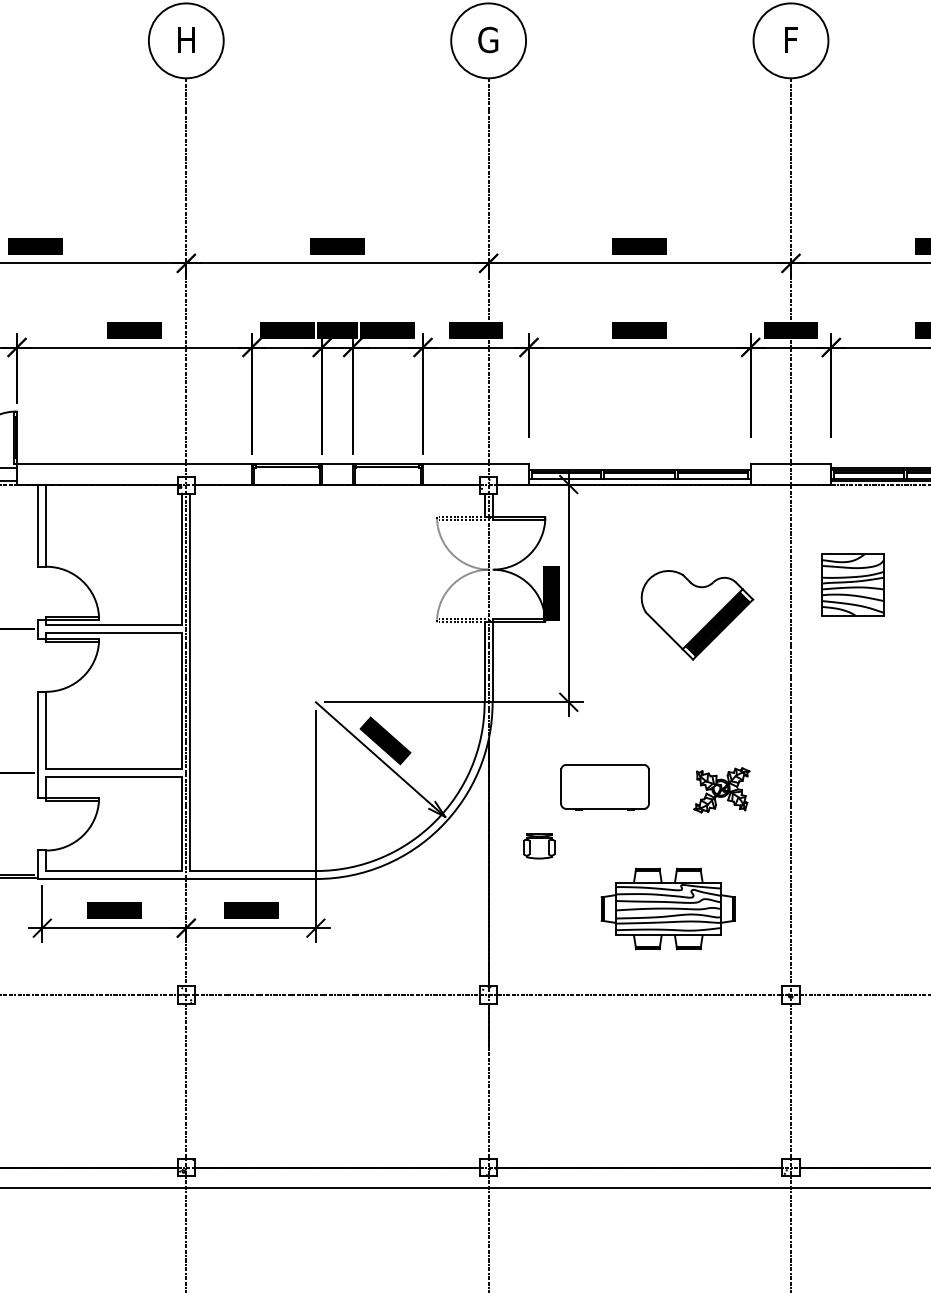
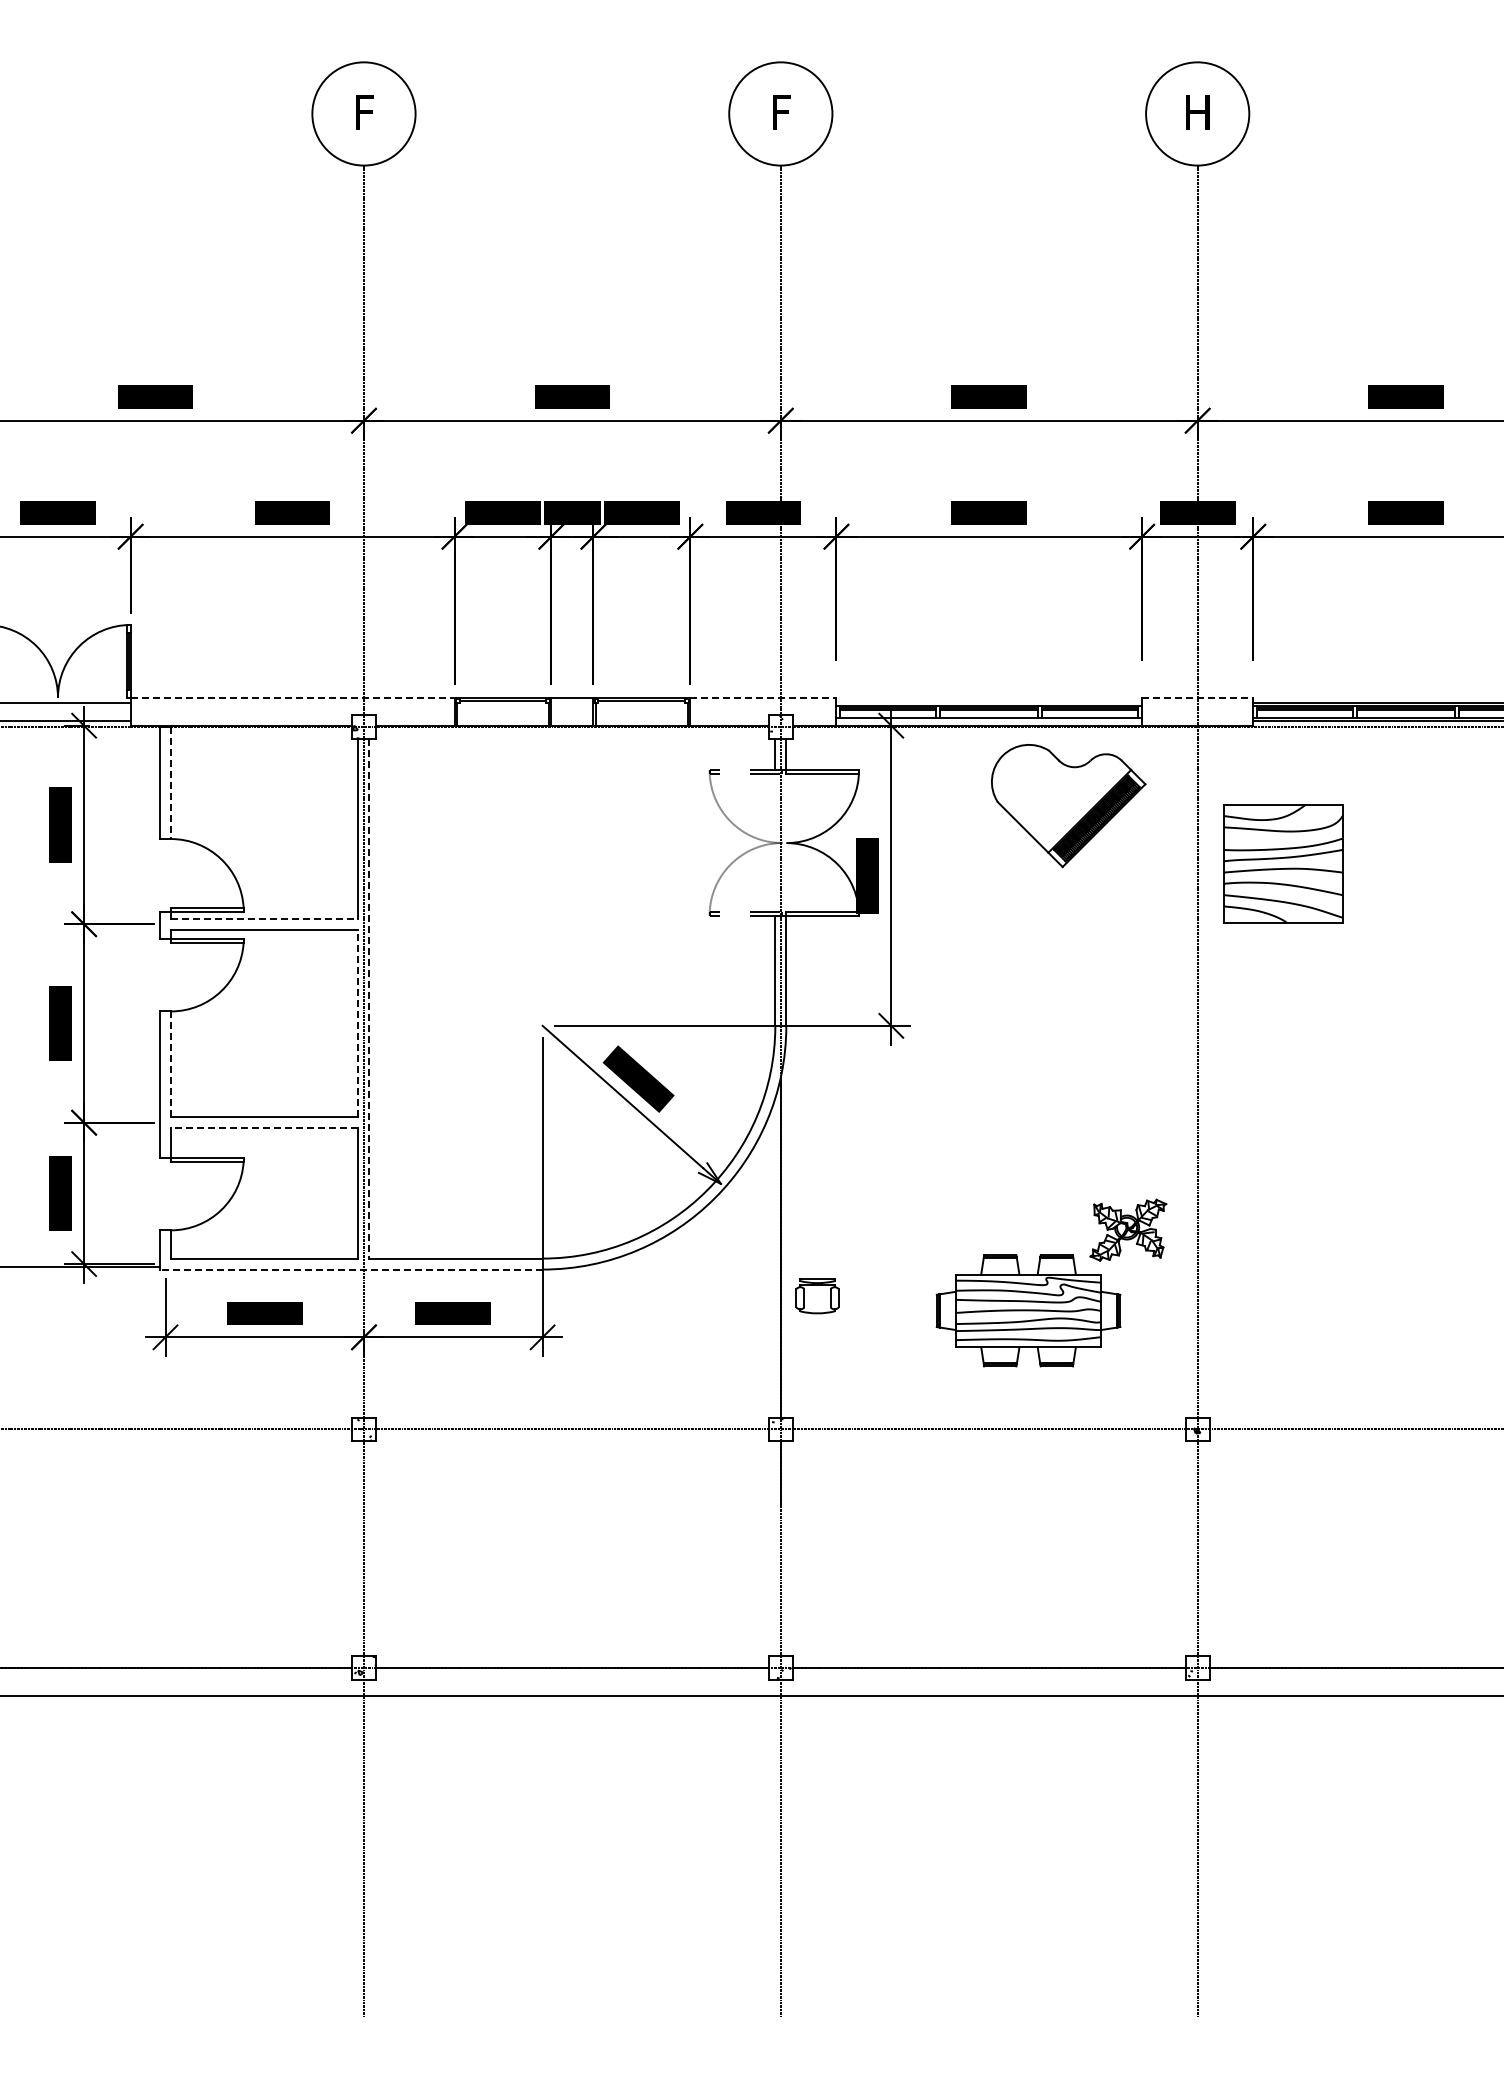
text: (185, 39) -> (363, 112), H -> F
text: (488, 39) -> (780, 112), G -> F
text: (790, 39) -> (1197, 112), F -> H
line: (134, 464) -> (292, 697), solid -> dashed
line: (476, 464) -> (763, 697), solid -> dashed
line: (790, 464) -> (1197, 697), solid -> dashed
line: (45, 526) -> (170, 783), solid -> dashed
part: (853, 585) -> (1283, 864), size x1.4
part: (697, 615) -> (1068, 806), moved
line: (114, 624) -> (264, 918), solid -> dashed
line: (190, 682) -> (369, 998), solid -> dashed
line: (182, 700) -> (358, 1023), solid -> dashed
line: (45, 730) -> (170, 1064), solid -> dashed
line: (114, 776) -> (264, 1128), solid -> dashed
part: (605, 787) -> (941, 1143), removed
part: (721, 789) -> (1128, 1229), moved
part: (539, 846) -> (817, 1296), moved
line: (176, 878) -> (350, 1269), solid -> dashed

